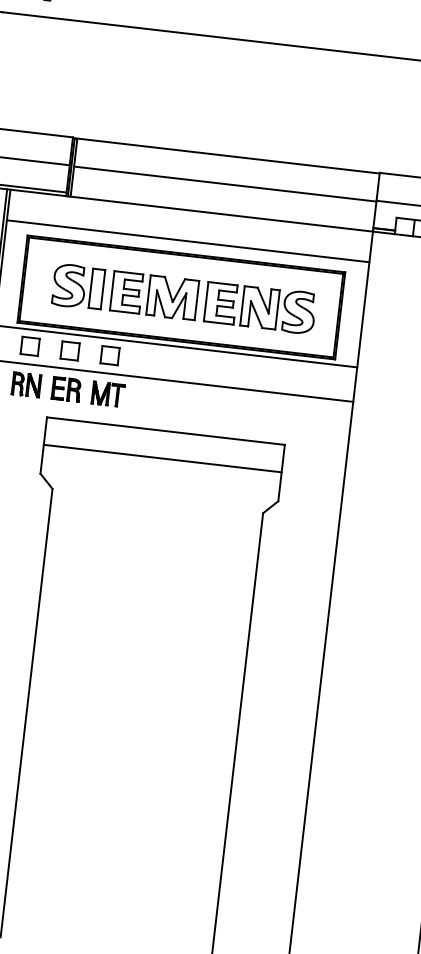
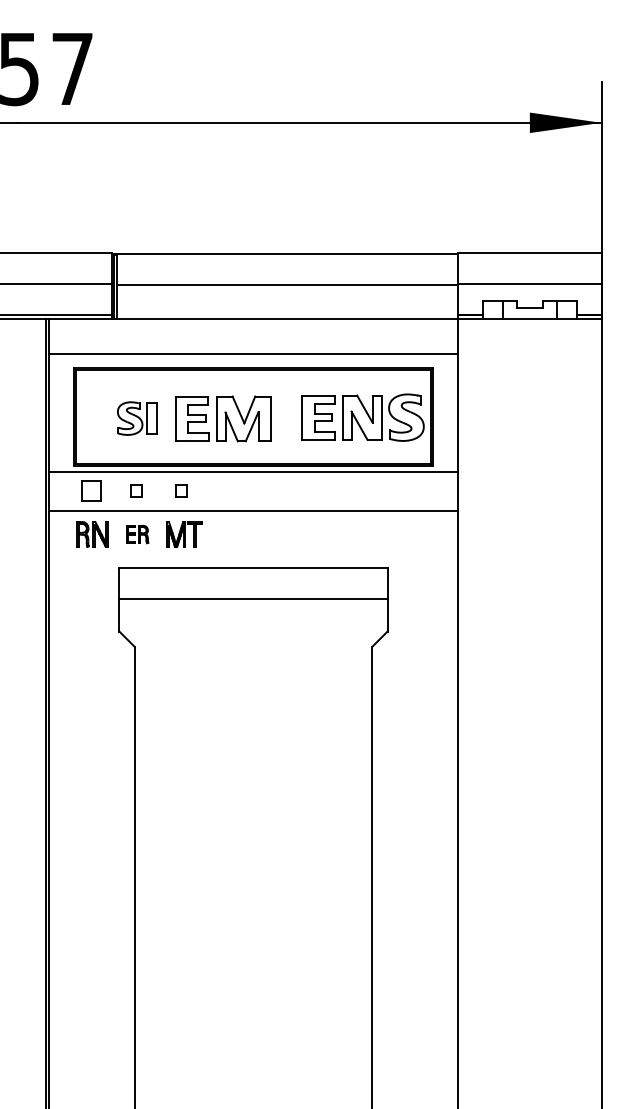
part: (77, 286) -> (136, 418), size x0.7
part: (260, 307) -> (362, 417), moved
part: (70, 350) -> (136, 490), size x0.6
part: (110, 355) -> (181, 490), size x0.6
part: (66, 389) -> (137, 534), size x0.7

